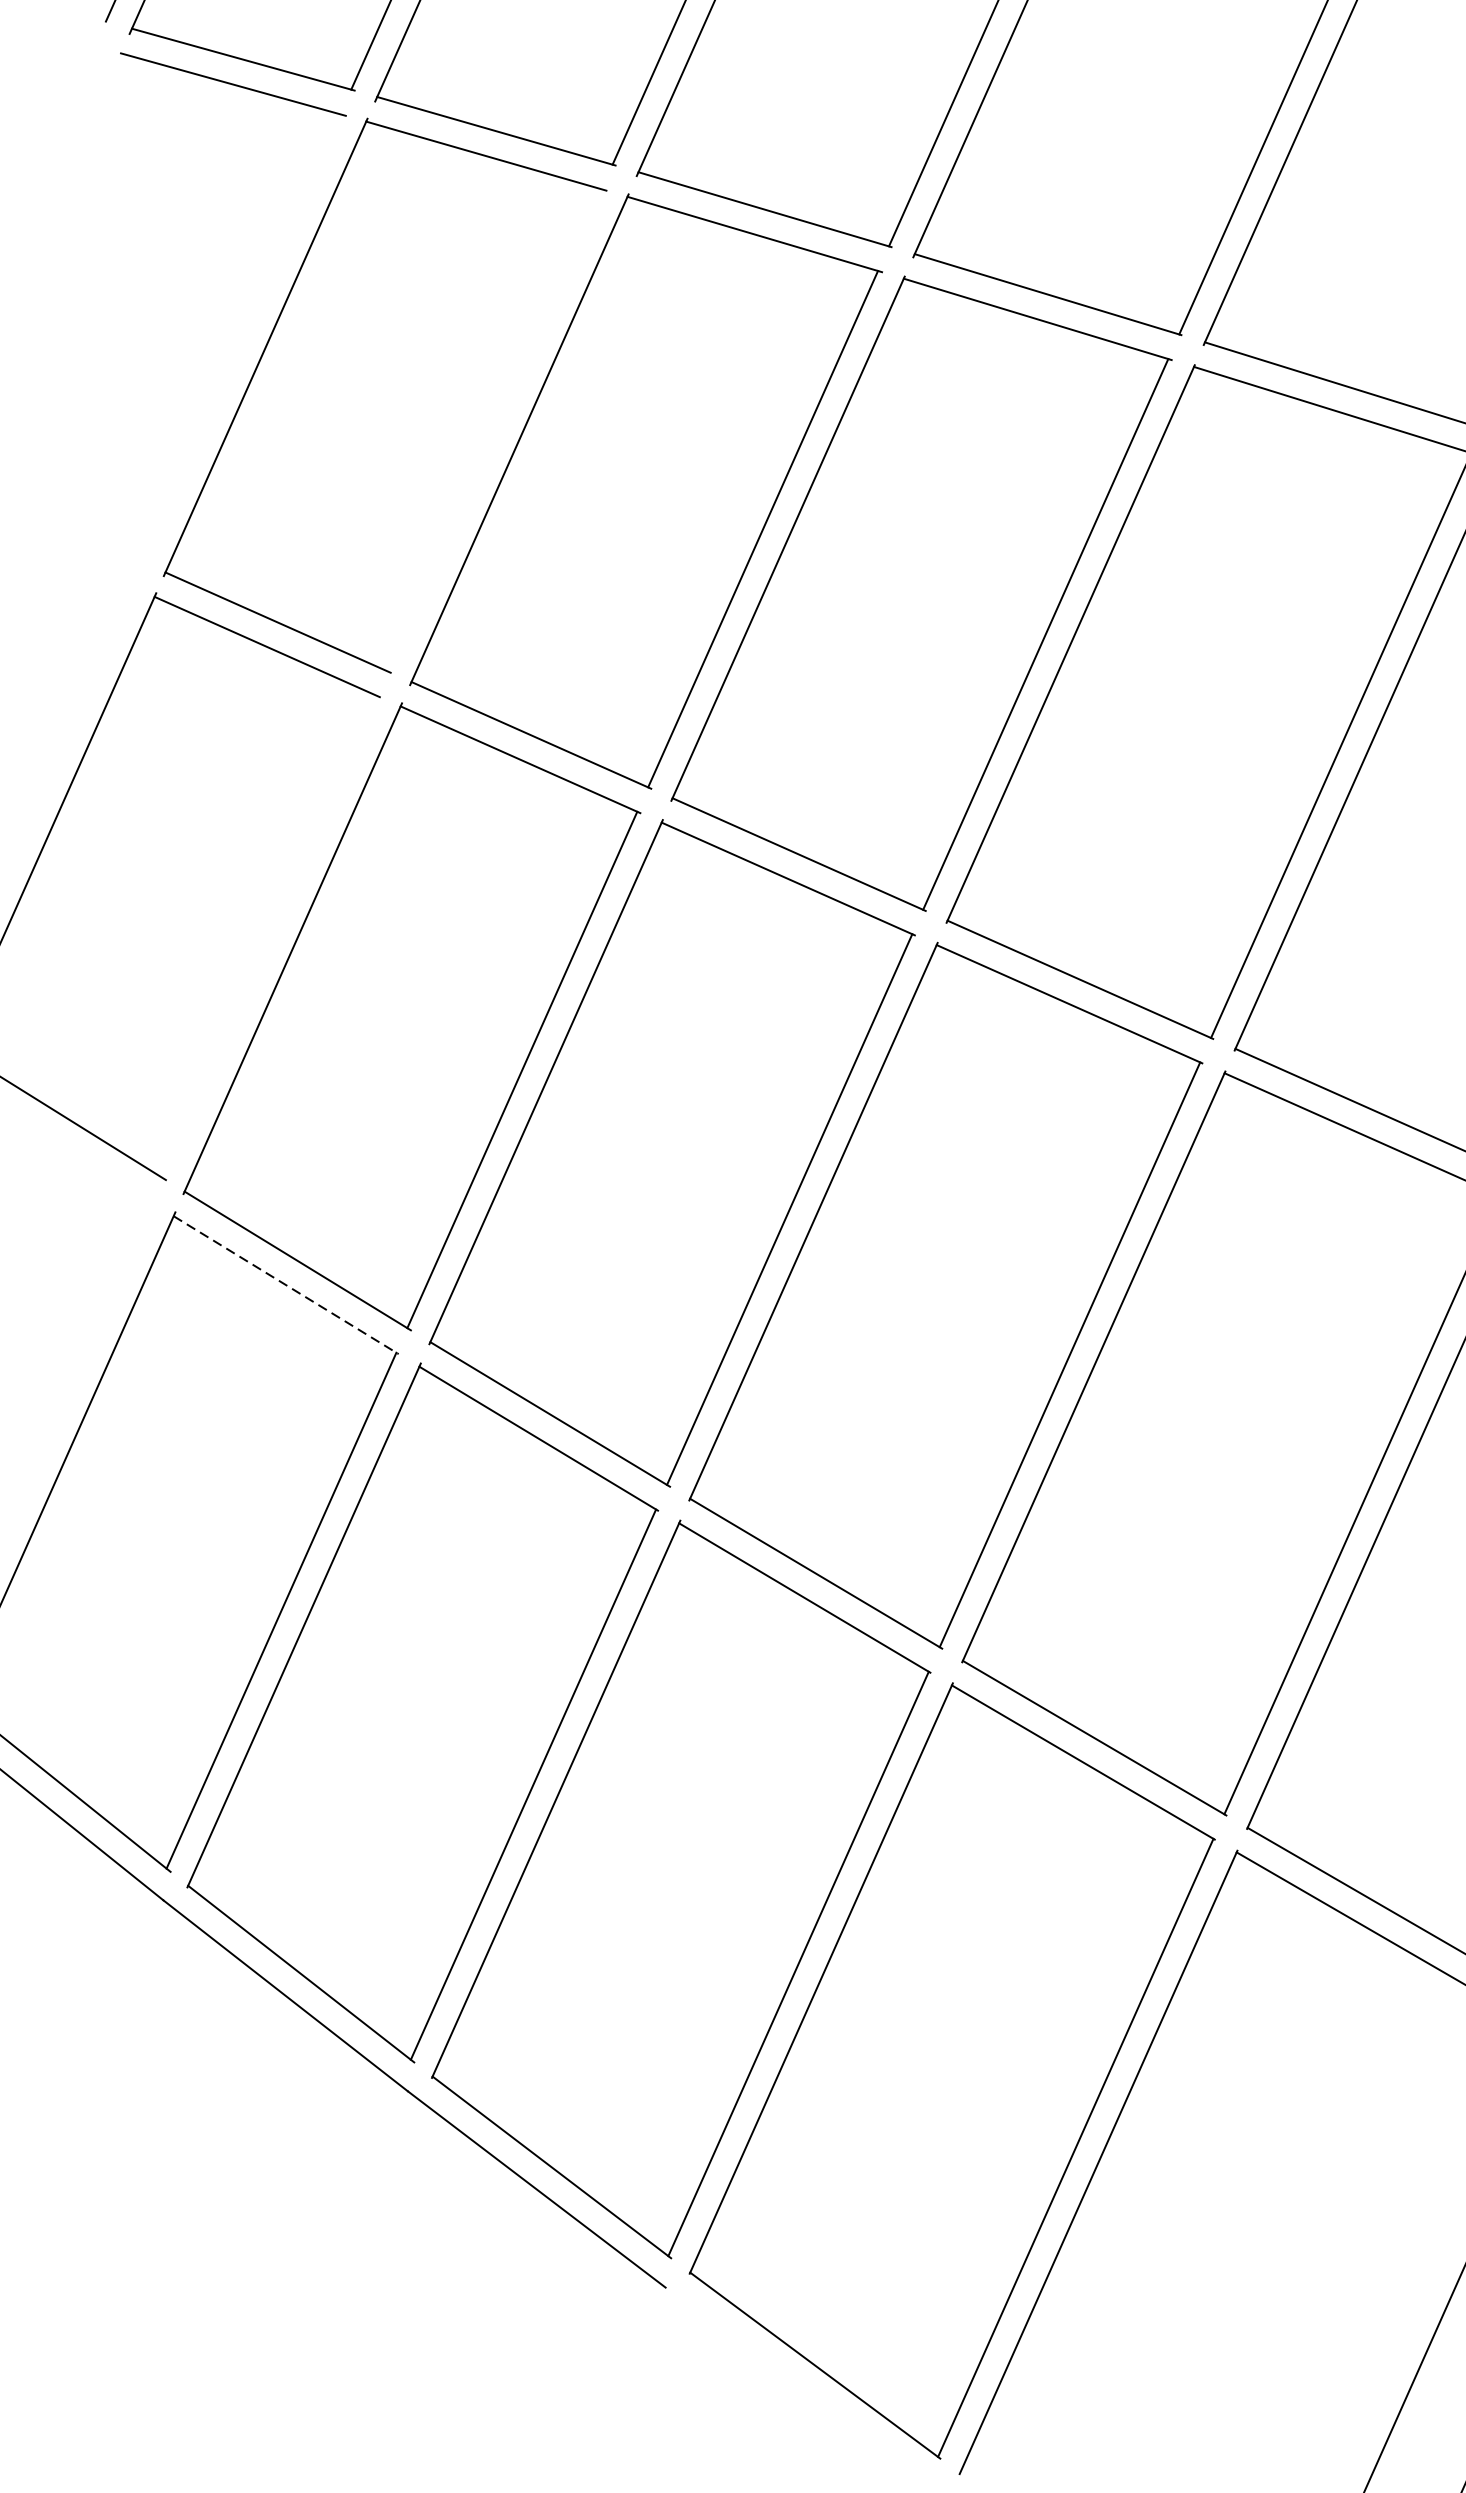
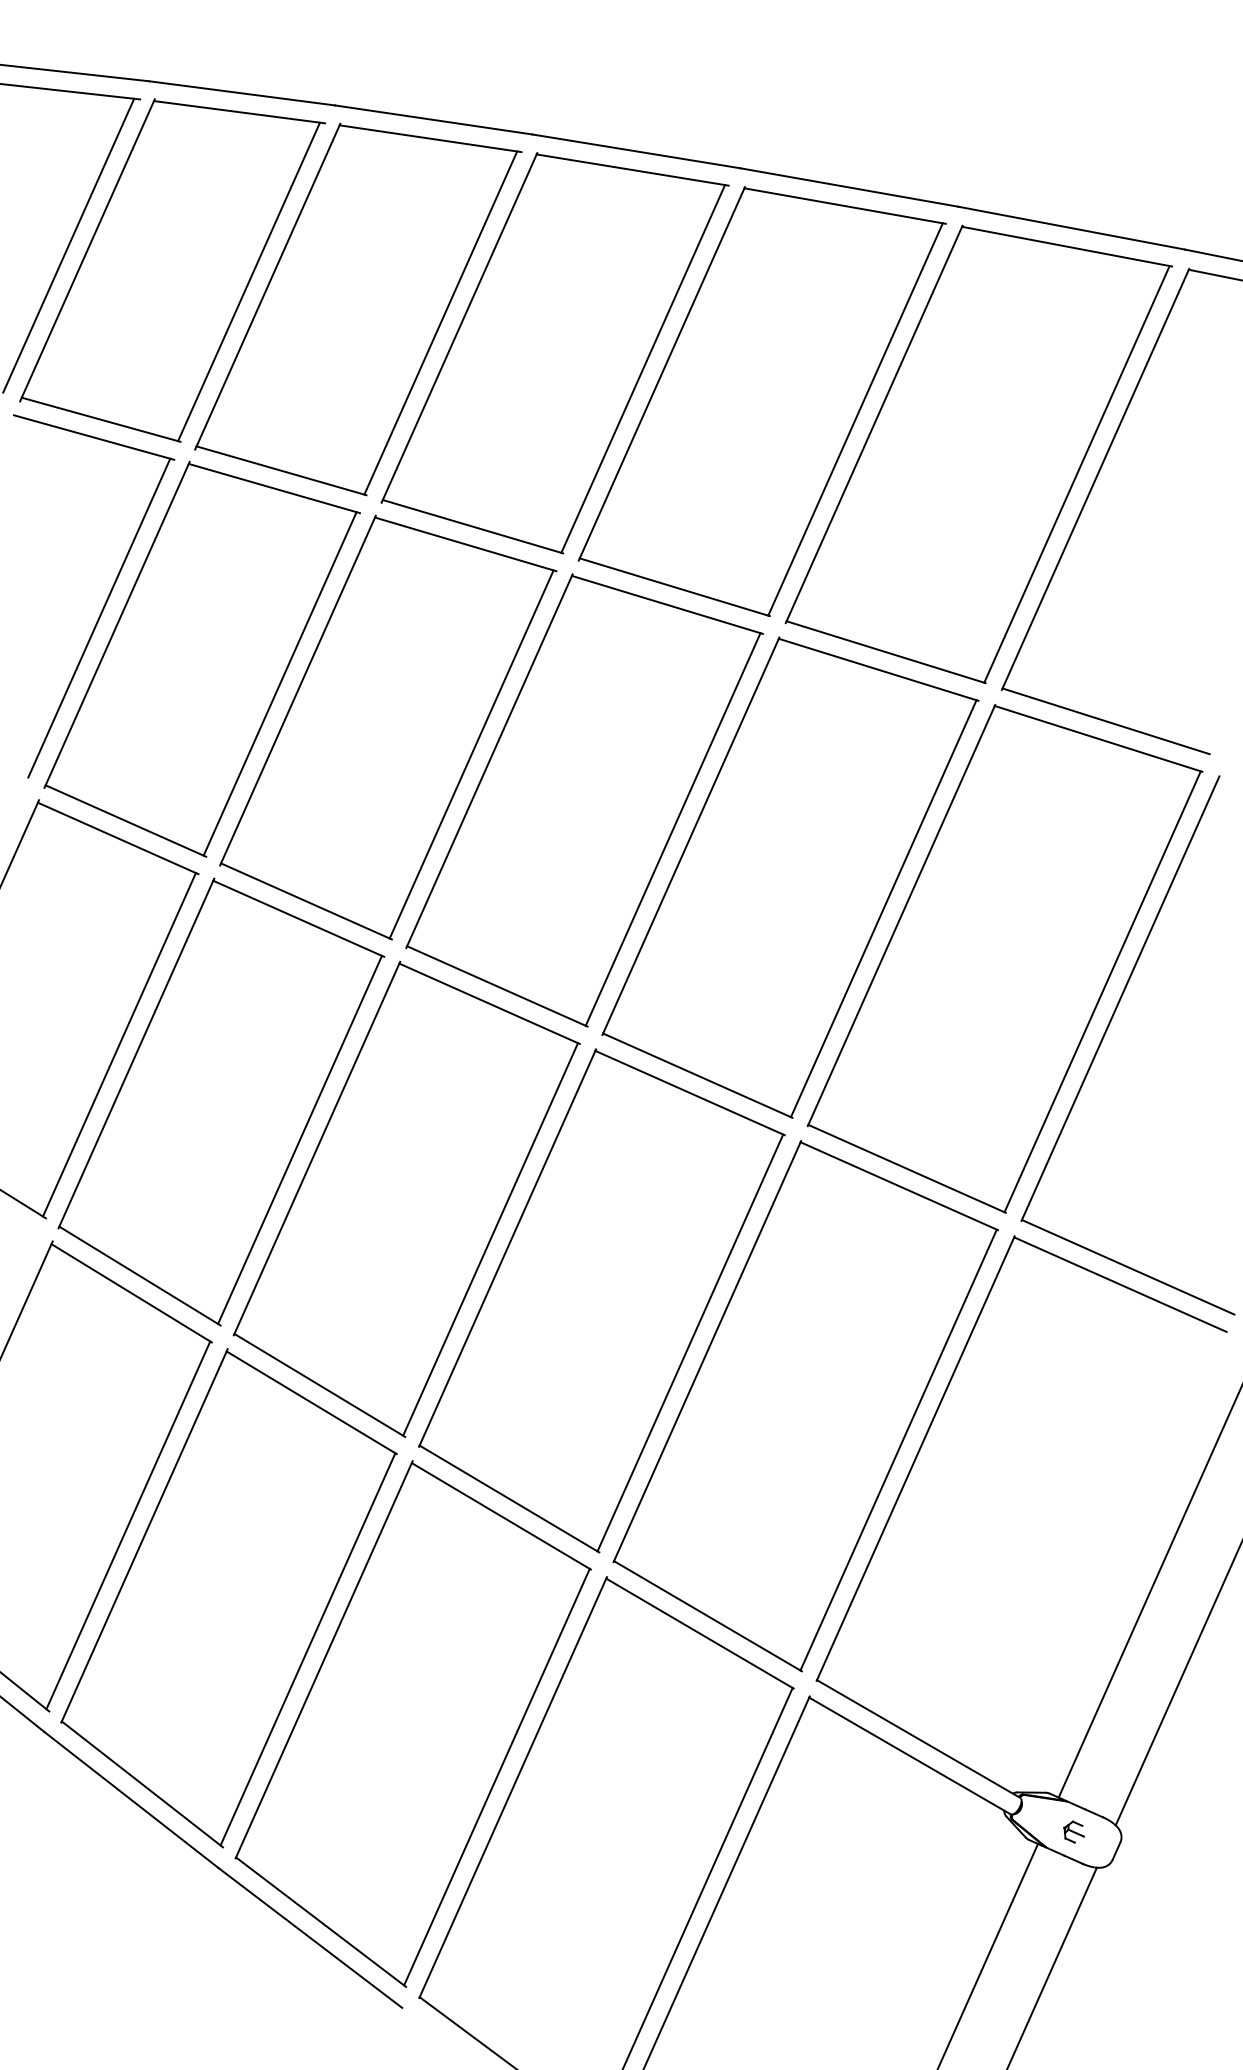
line: (241, 337) -> (99, 617), added
line: (493, 429) -> (279, 683), added
line: (269, 936) -> (119, 1044), added
line: (287, 1285) -> (132, 1293), dashed -> solid

